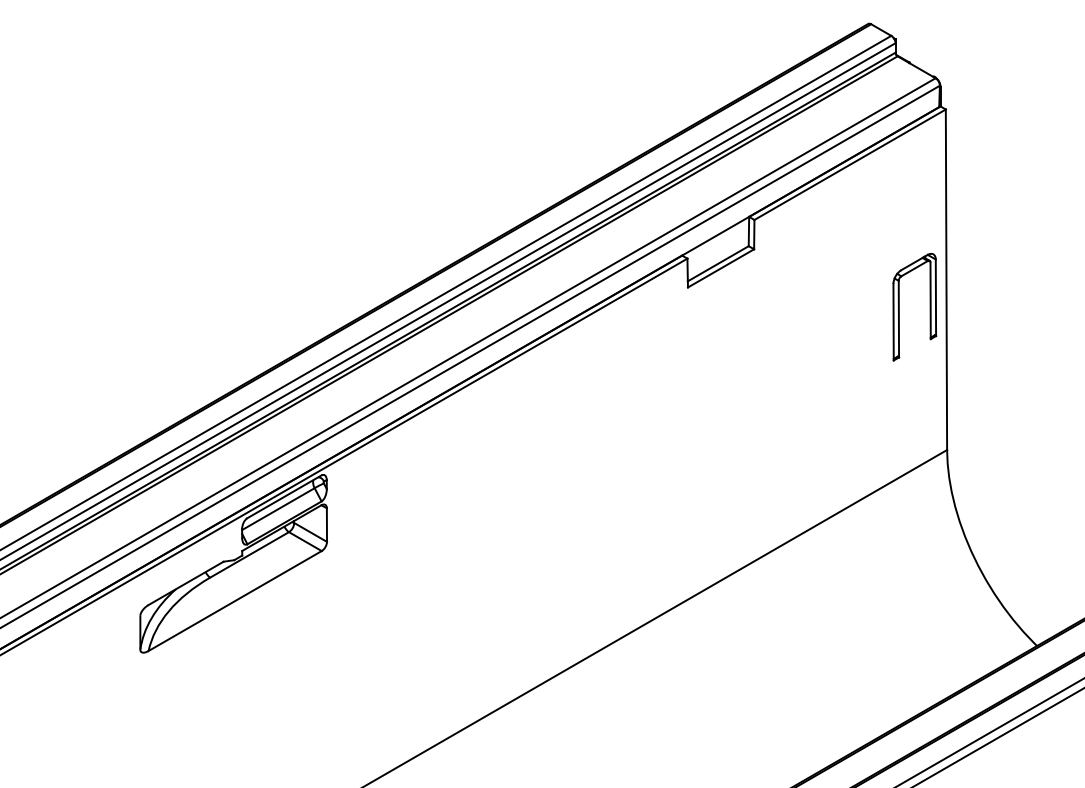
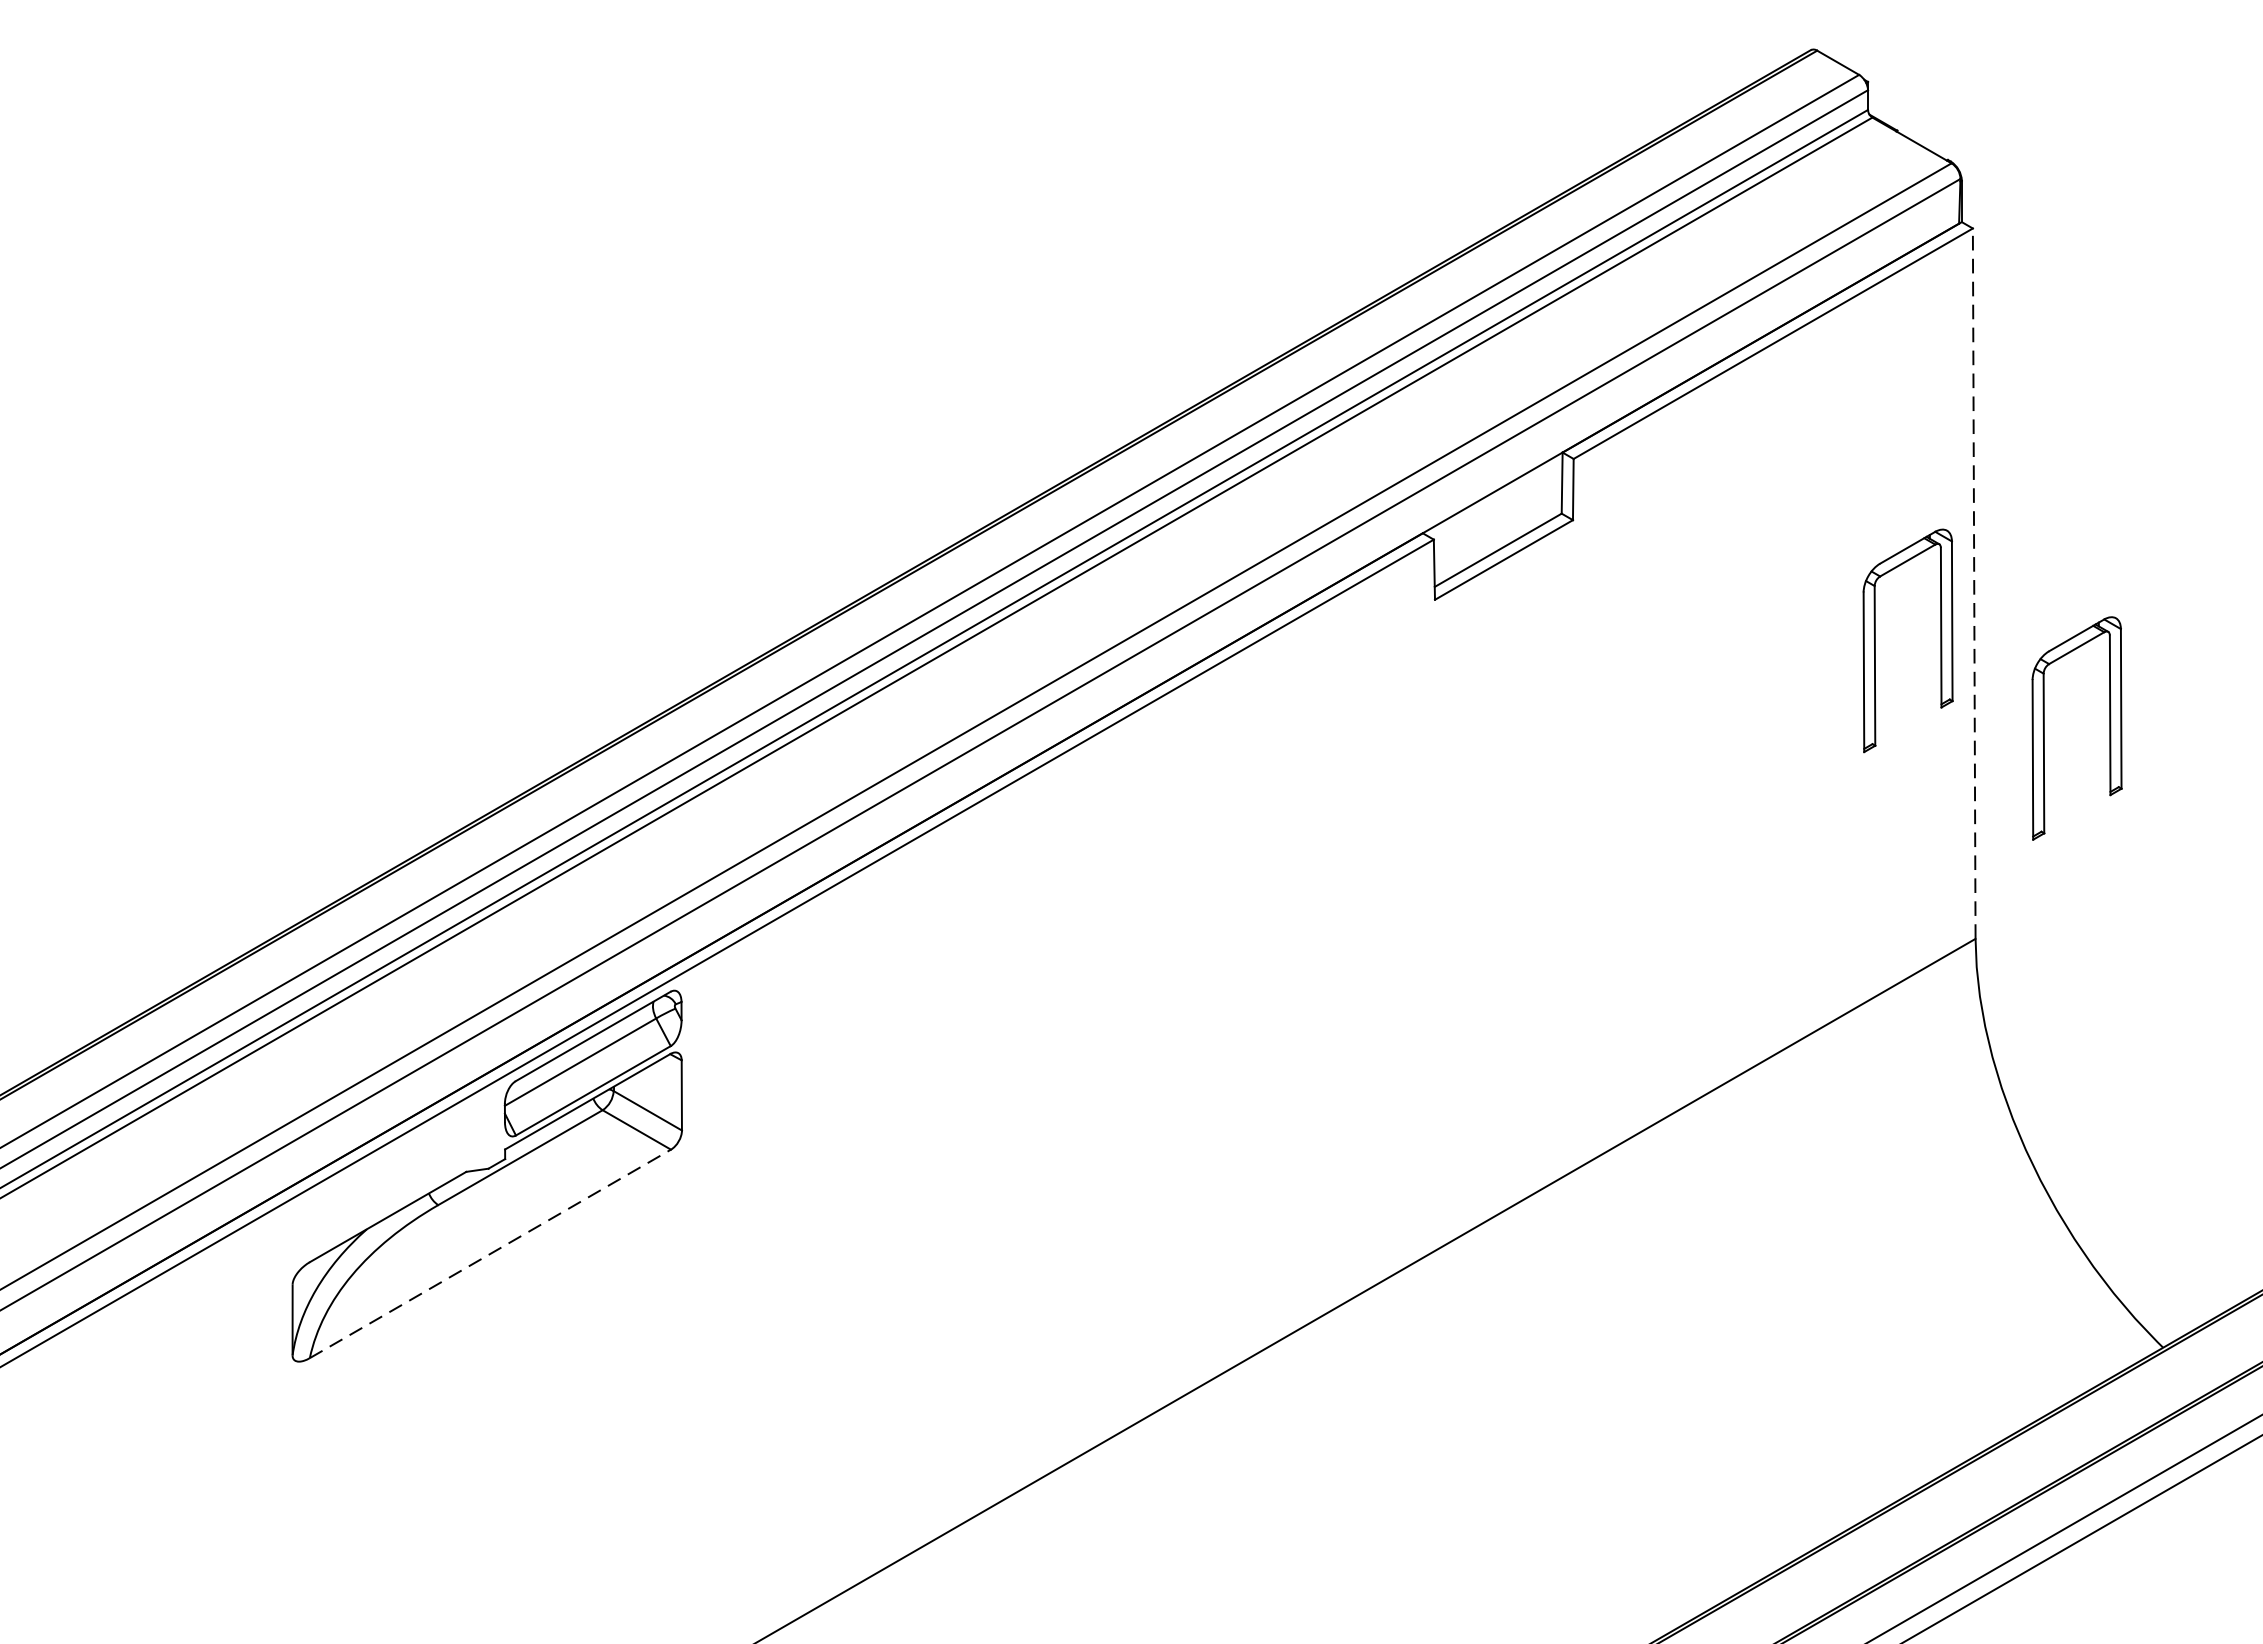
line: (946, 279) -> (1974, 583), solid -> dashed
part: (980, 348) -> (2045, 727), added
line: (235, 601) -> (491, 1254), solid -> dashed

